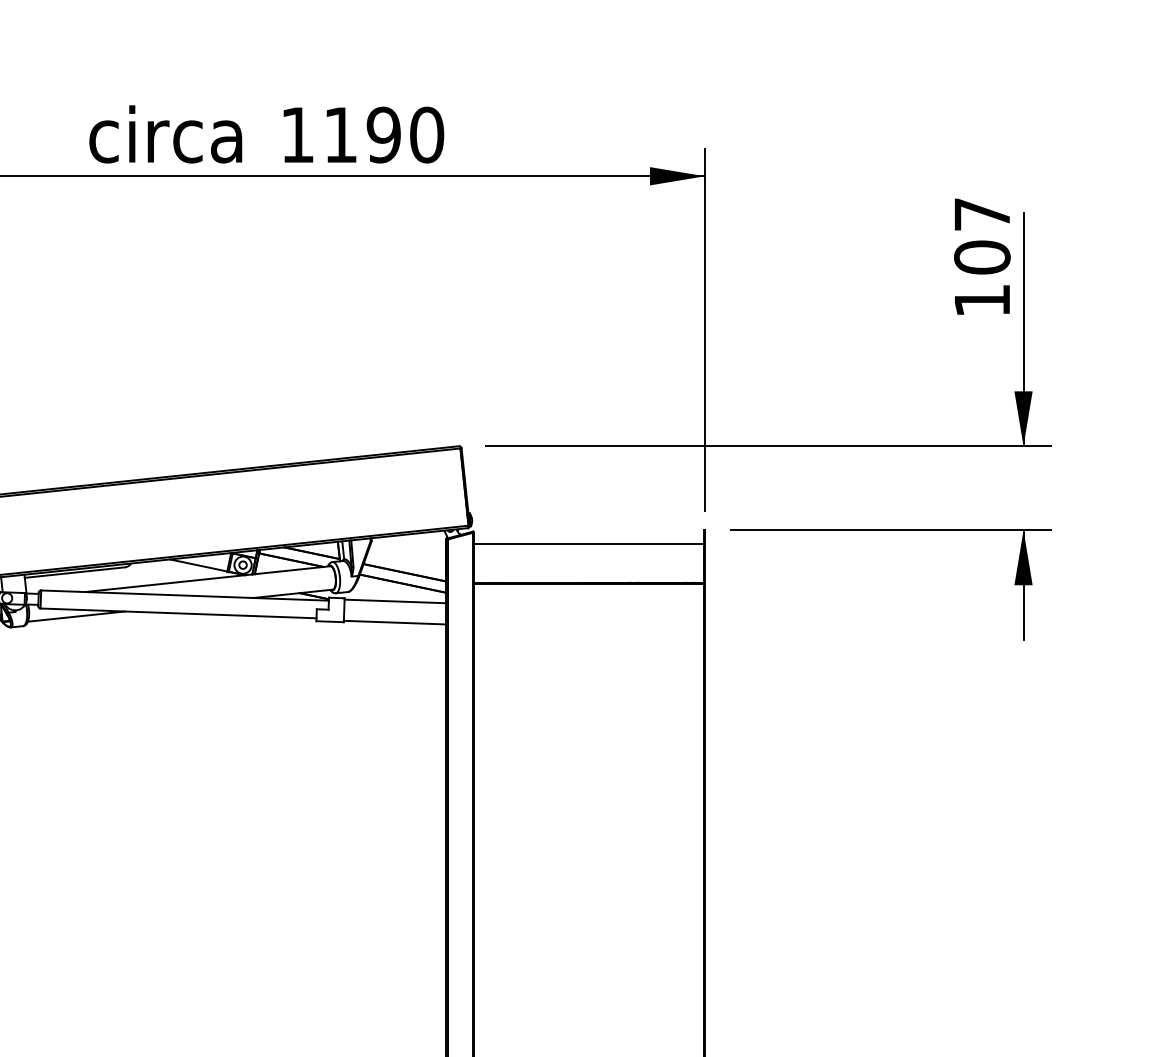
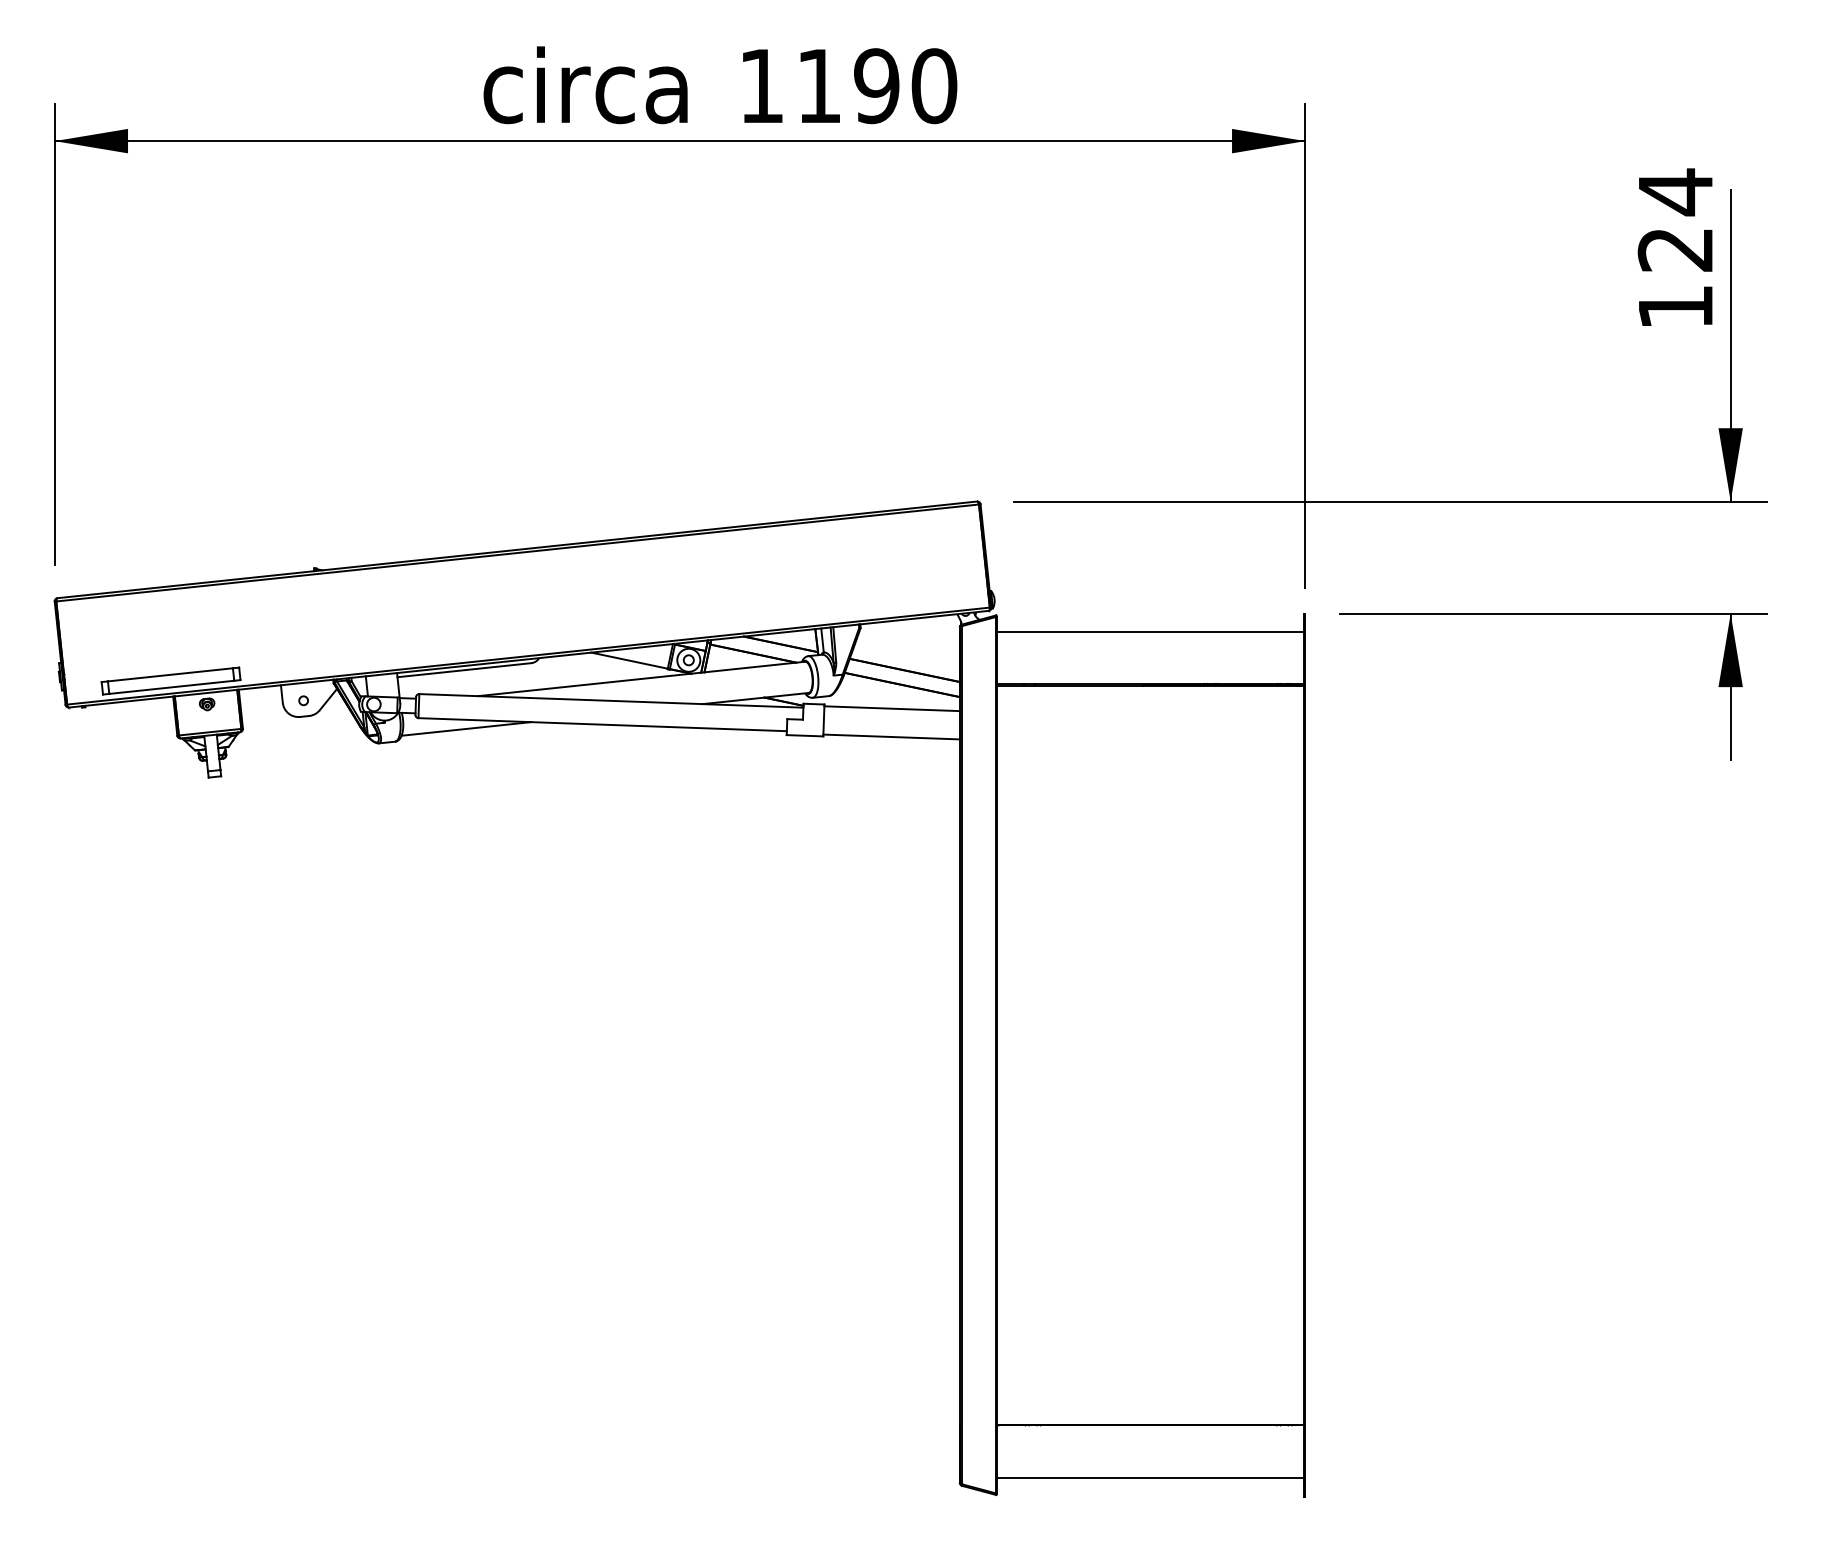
text: (982, 235) -> (1675, 220), 107 -> 124

